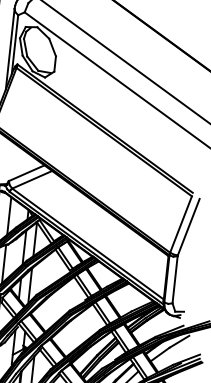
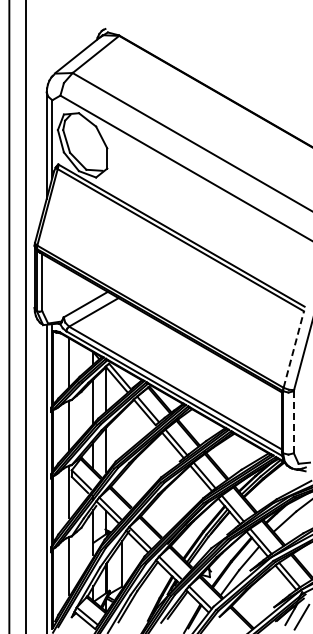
line: (180, 224) -> (293, 349), solid -> dashed
line: (174, 279) -> (293, 422), solid -> dashed

